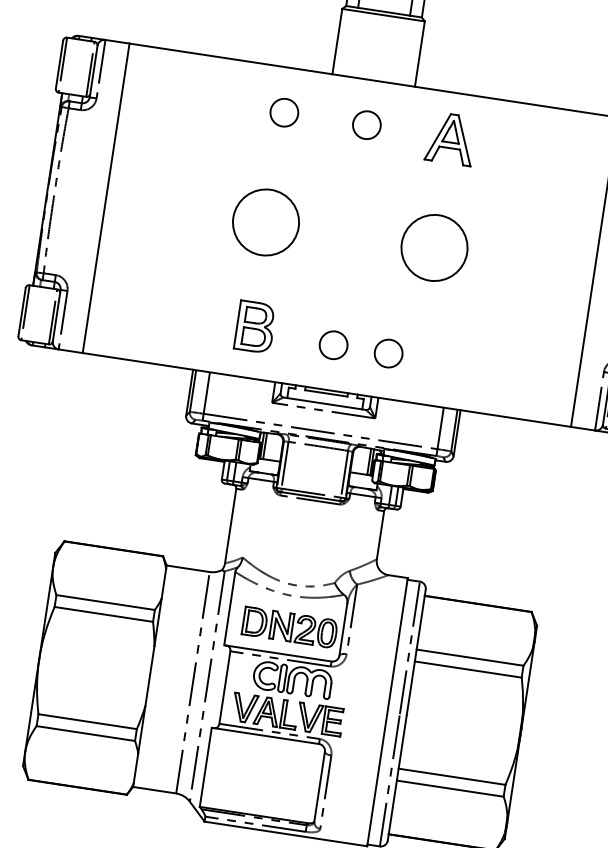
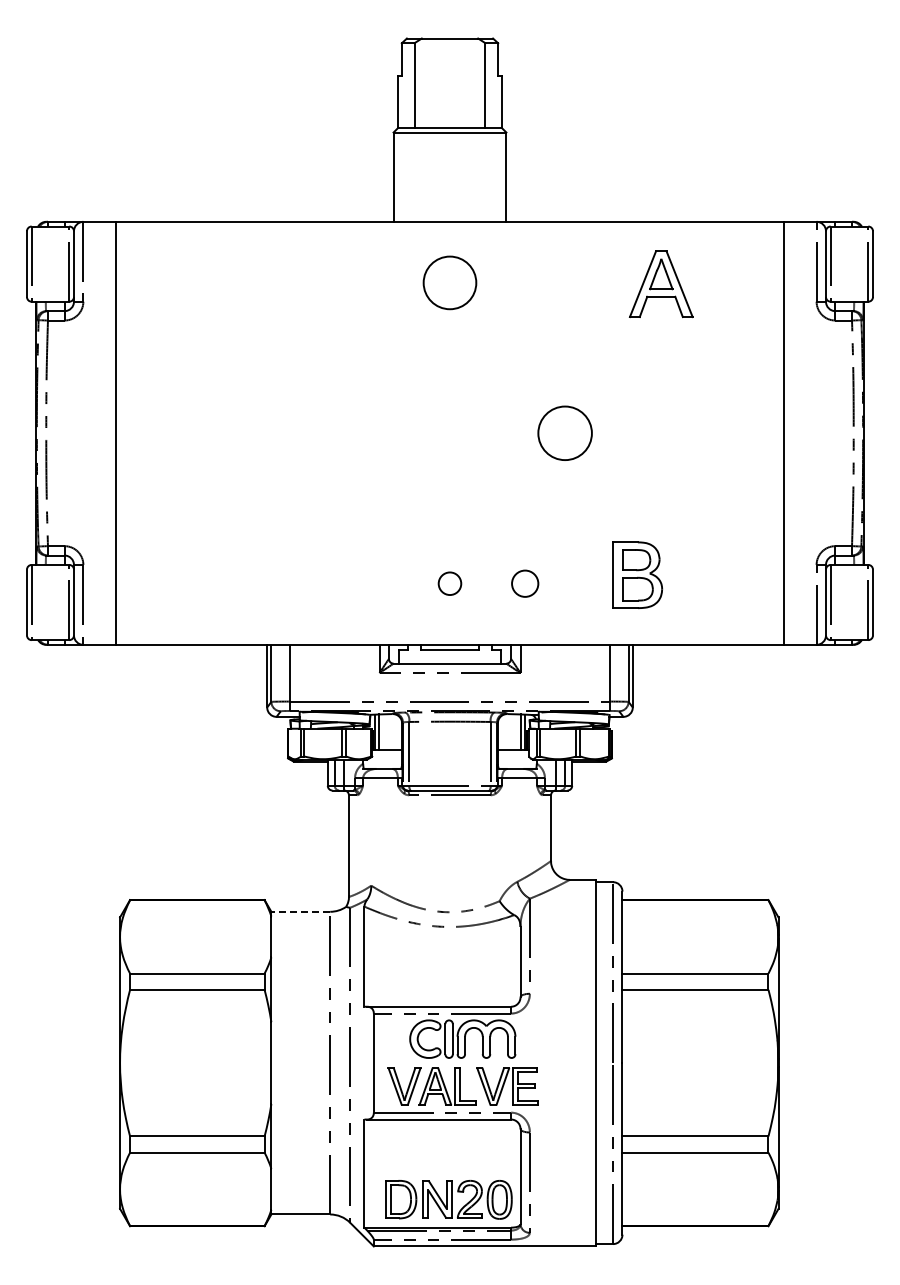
circle: (283, 112) -> (336, 282), removed
circle: (366, 124) -> (449, 282), size x1.4
part: (450, 139) -> (660, 284), moved
circle: (265, 221) -> (334, 432), removed
circle: (434, 248) -> (564, 433), size x0.6
part: (255, 326) -> (637, 574), moved
circle: (333, 345) -> (449, 583), size x0.6
circle: (388, 353) -> (524, 583), size x0.7
line: (187, 568) -> (300, 911), solid -> dashed
part: (289, 627) -> (448, 1199), moved

